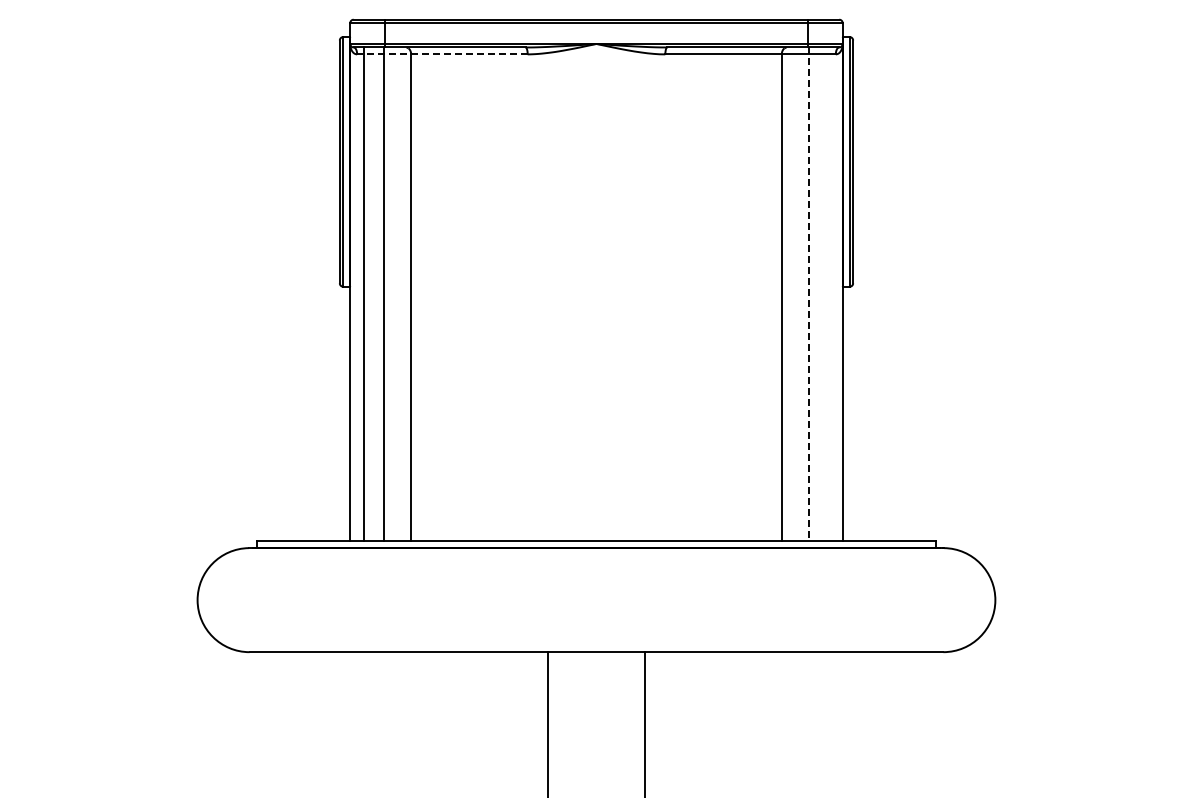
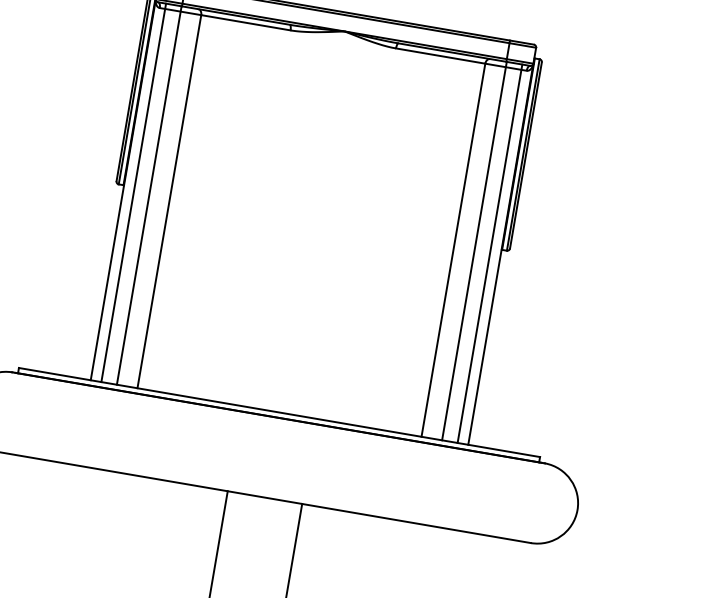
line: (441, 54) -> (224, 19), dashed -> solid
line: (808, 294) -> (474, 251), dashed -> solid
line: (828, 294) -> (489, 253), added

